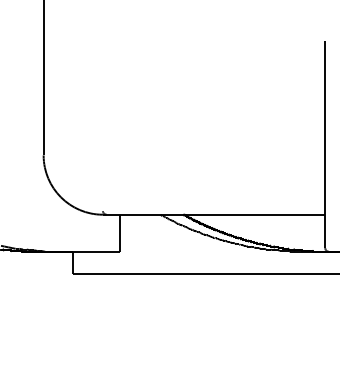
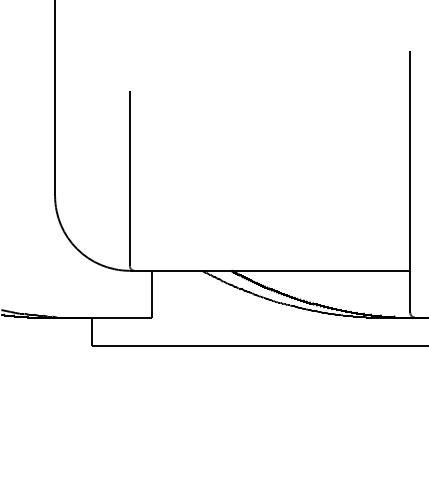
line: (102, 141) -> (129, 178), added

